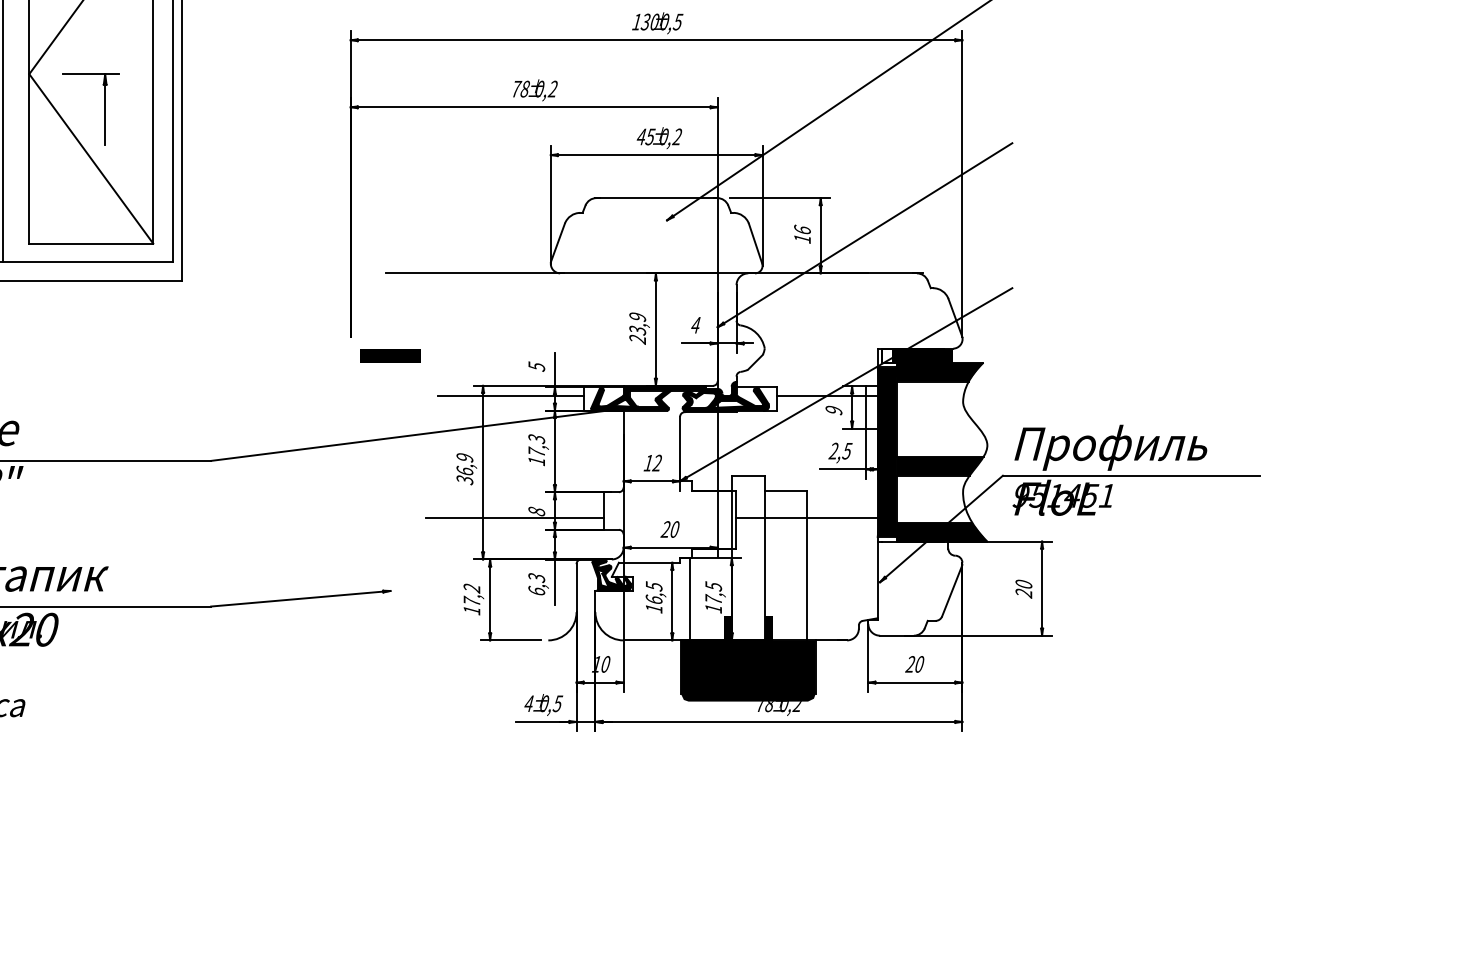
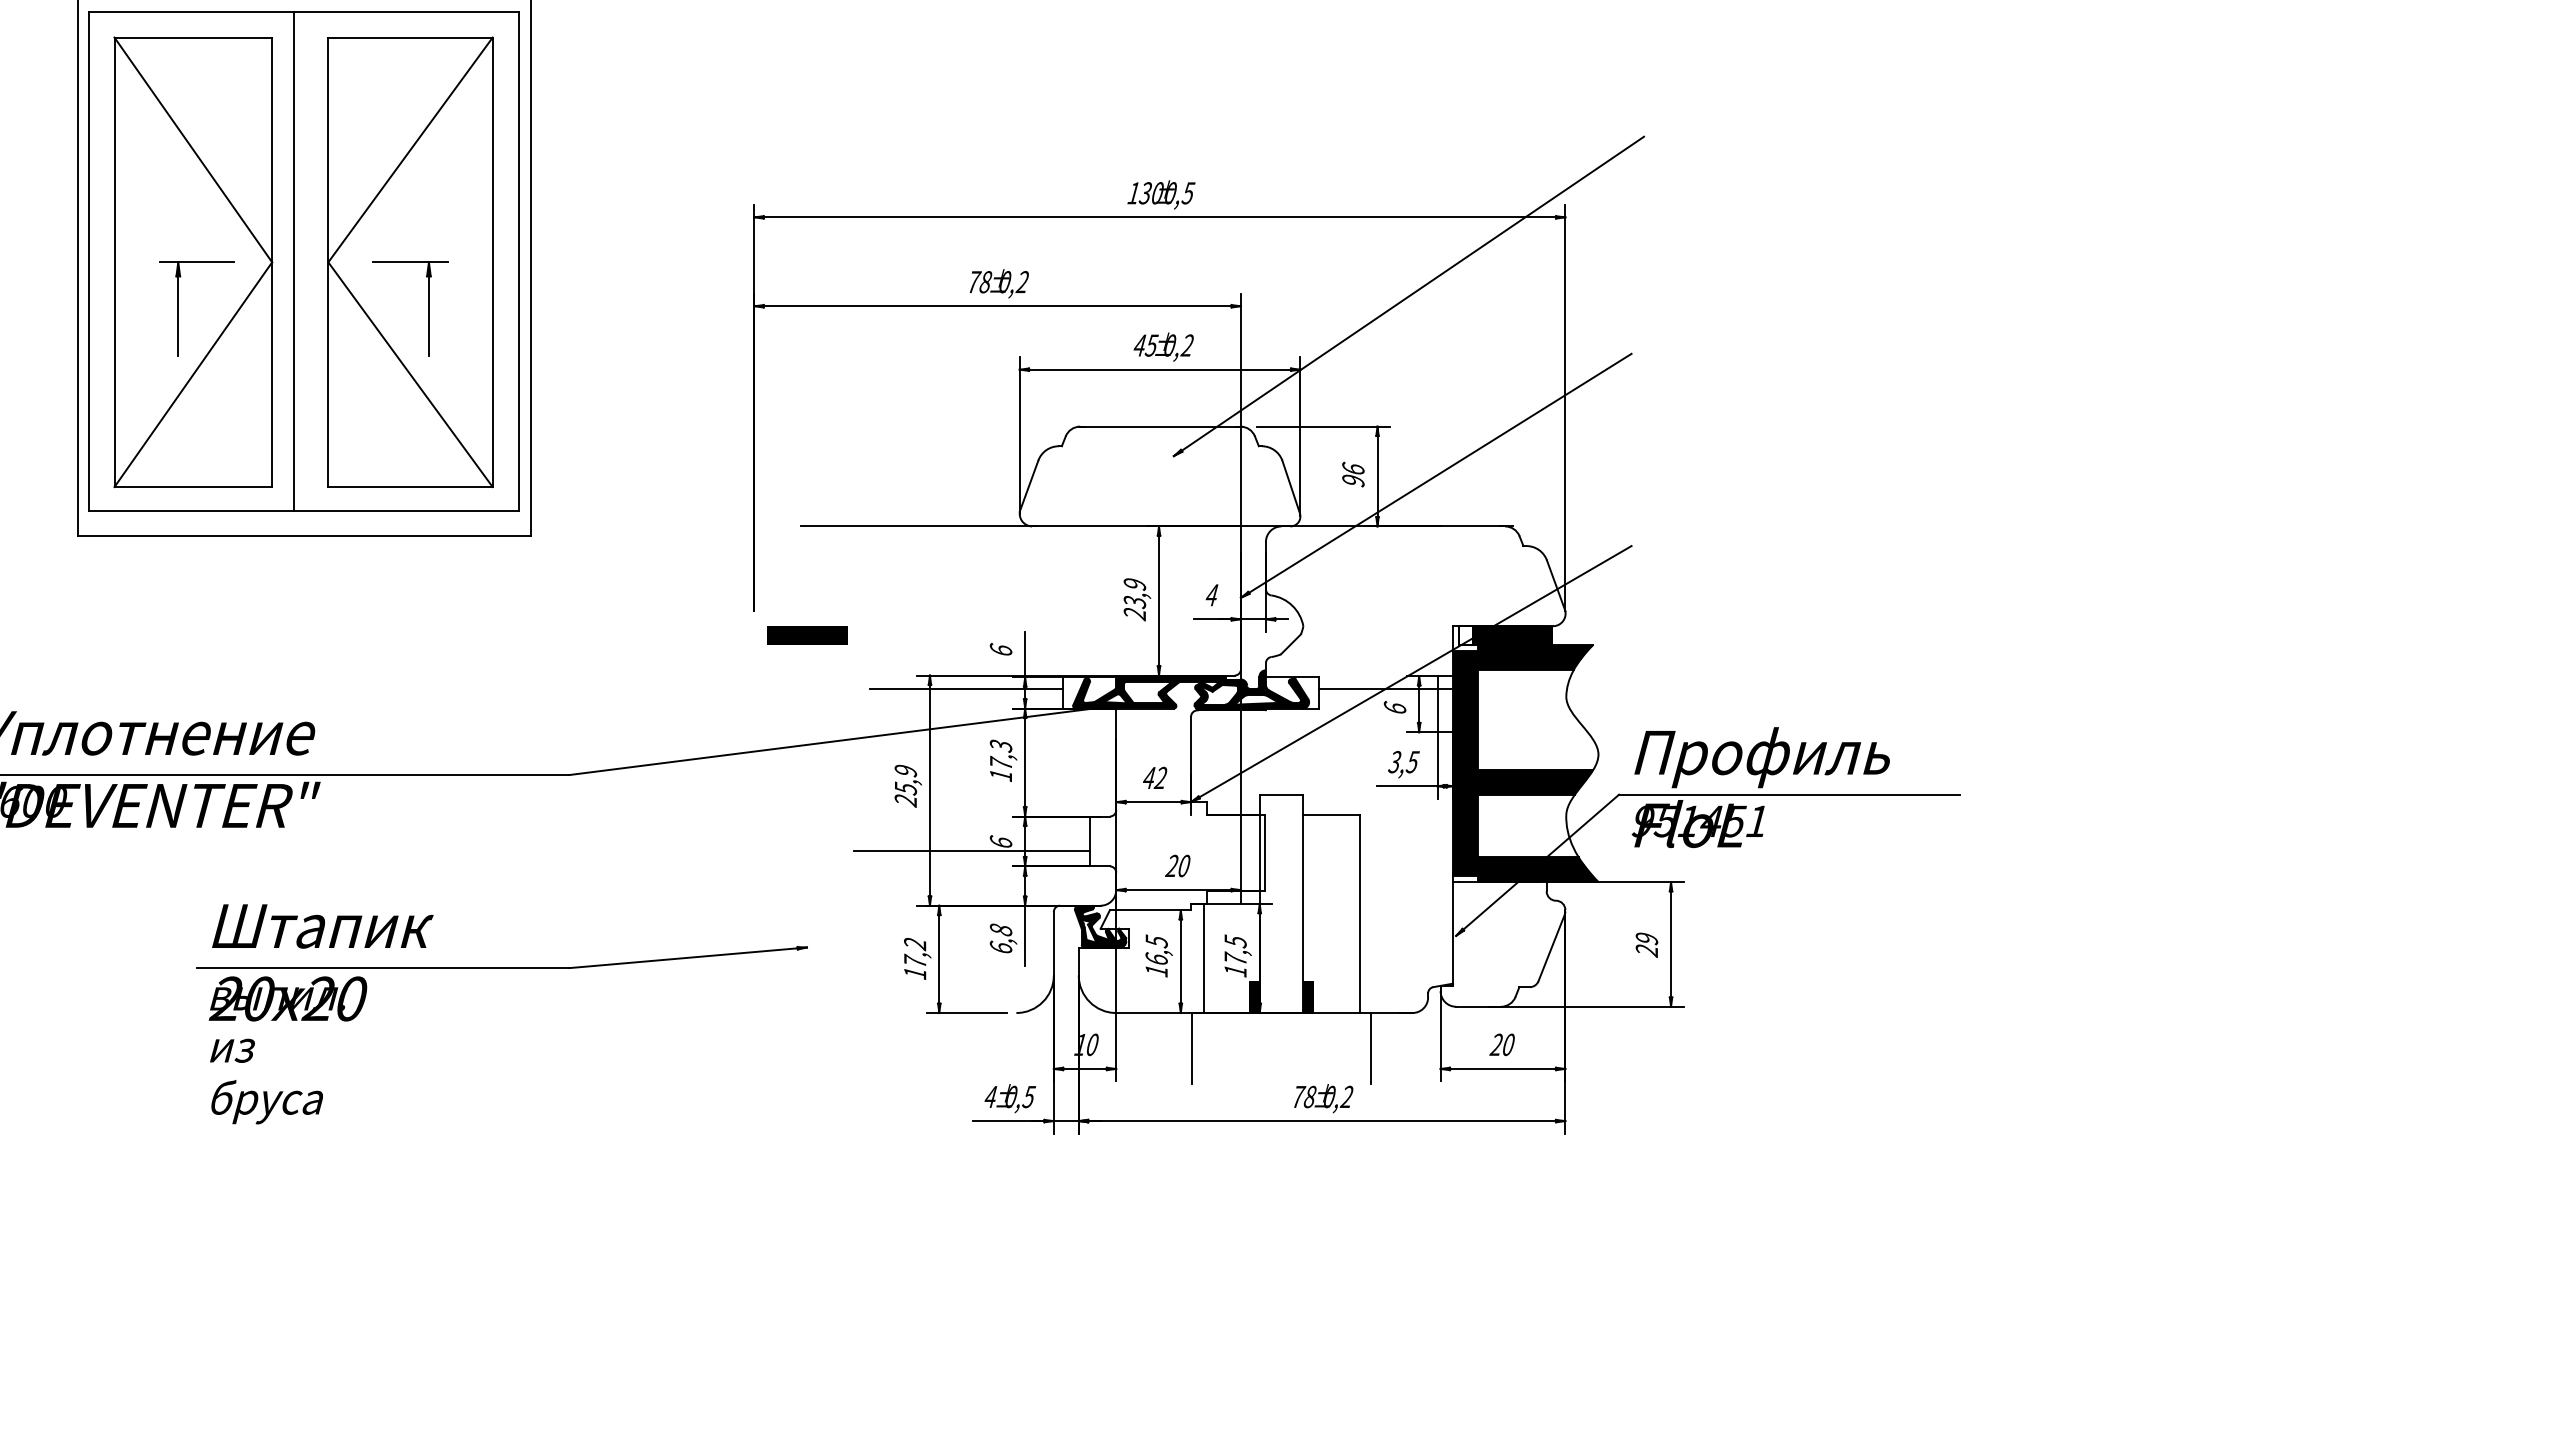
text: (802, 238) -> (1353, 480), 16 -> 96
text: (536, 366) -> (1000, 650), 5 -> 6
text: (833, 409) -> (1394, 707), 9 -> 6
text: (833, 451) -> (1394, 762), 2,5 -> 3,5
text: (647, 462) -> (1148, 777), 12 -> 42
text: (464, 475) -> (905, 794), 36,9 -> 25,9
text: (536, 511) -> (1000, 841), 8 -> 6
line: (810, 517) -> (1364, 850), removed
text: (536, 578) -> (1000, 930), 6,3 -> 6,8
text: (1023, 584) -> (1646, 938), 20 -> 29
fill: (748, 670) -> (1281, 1053), removed

